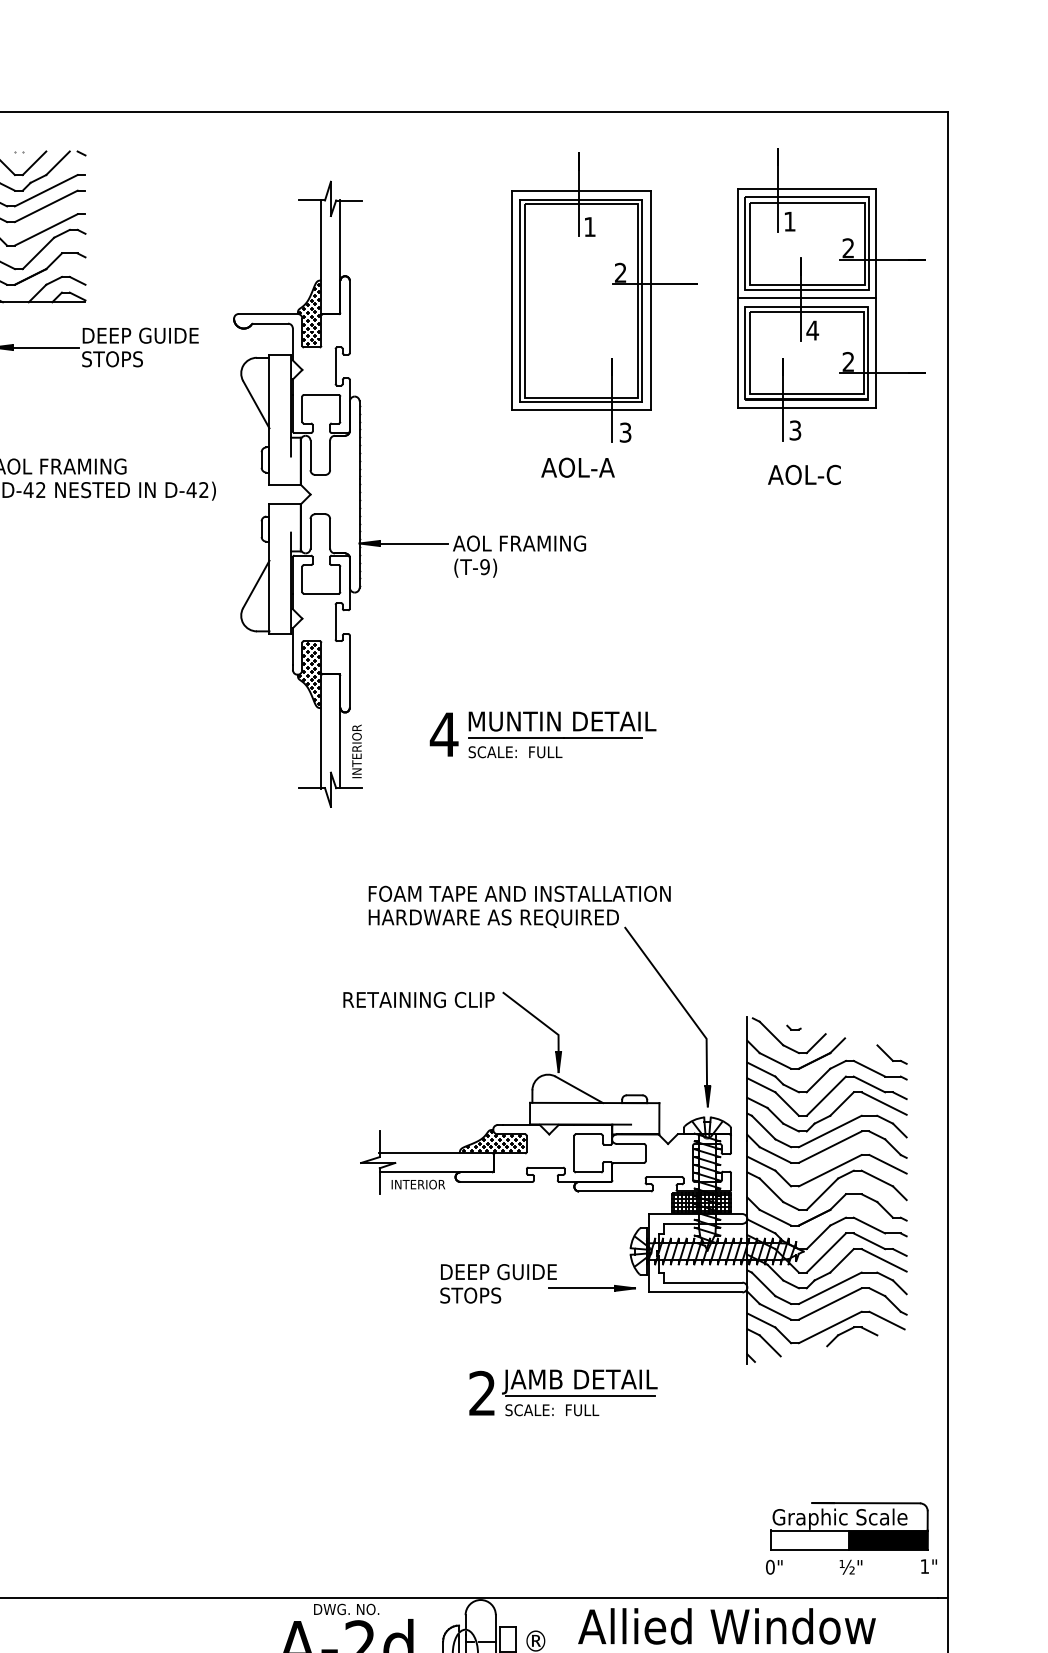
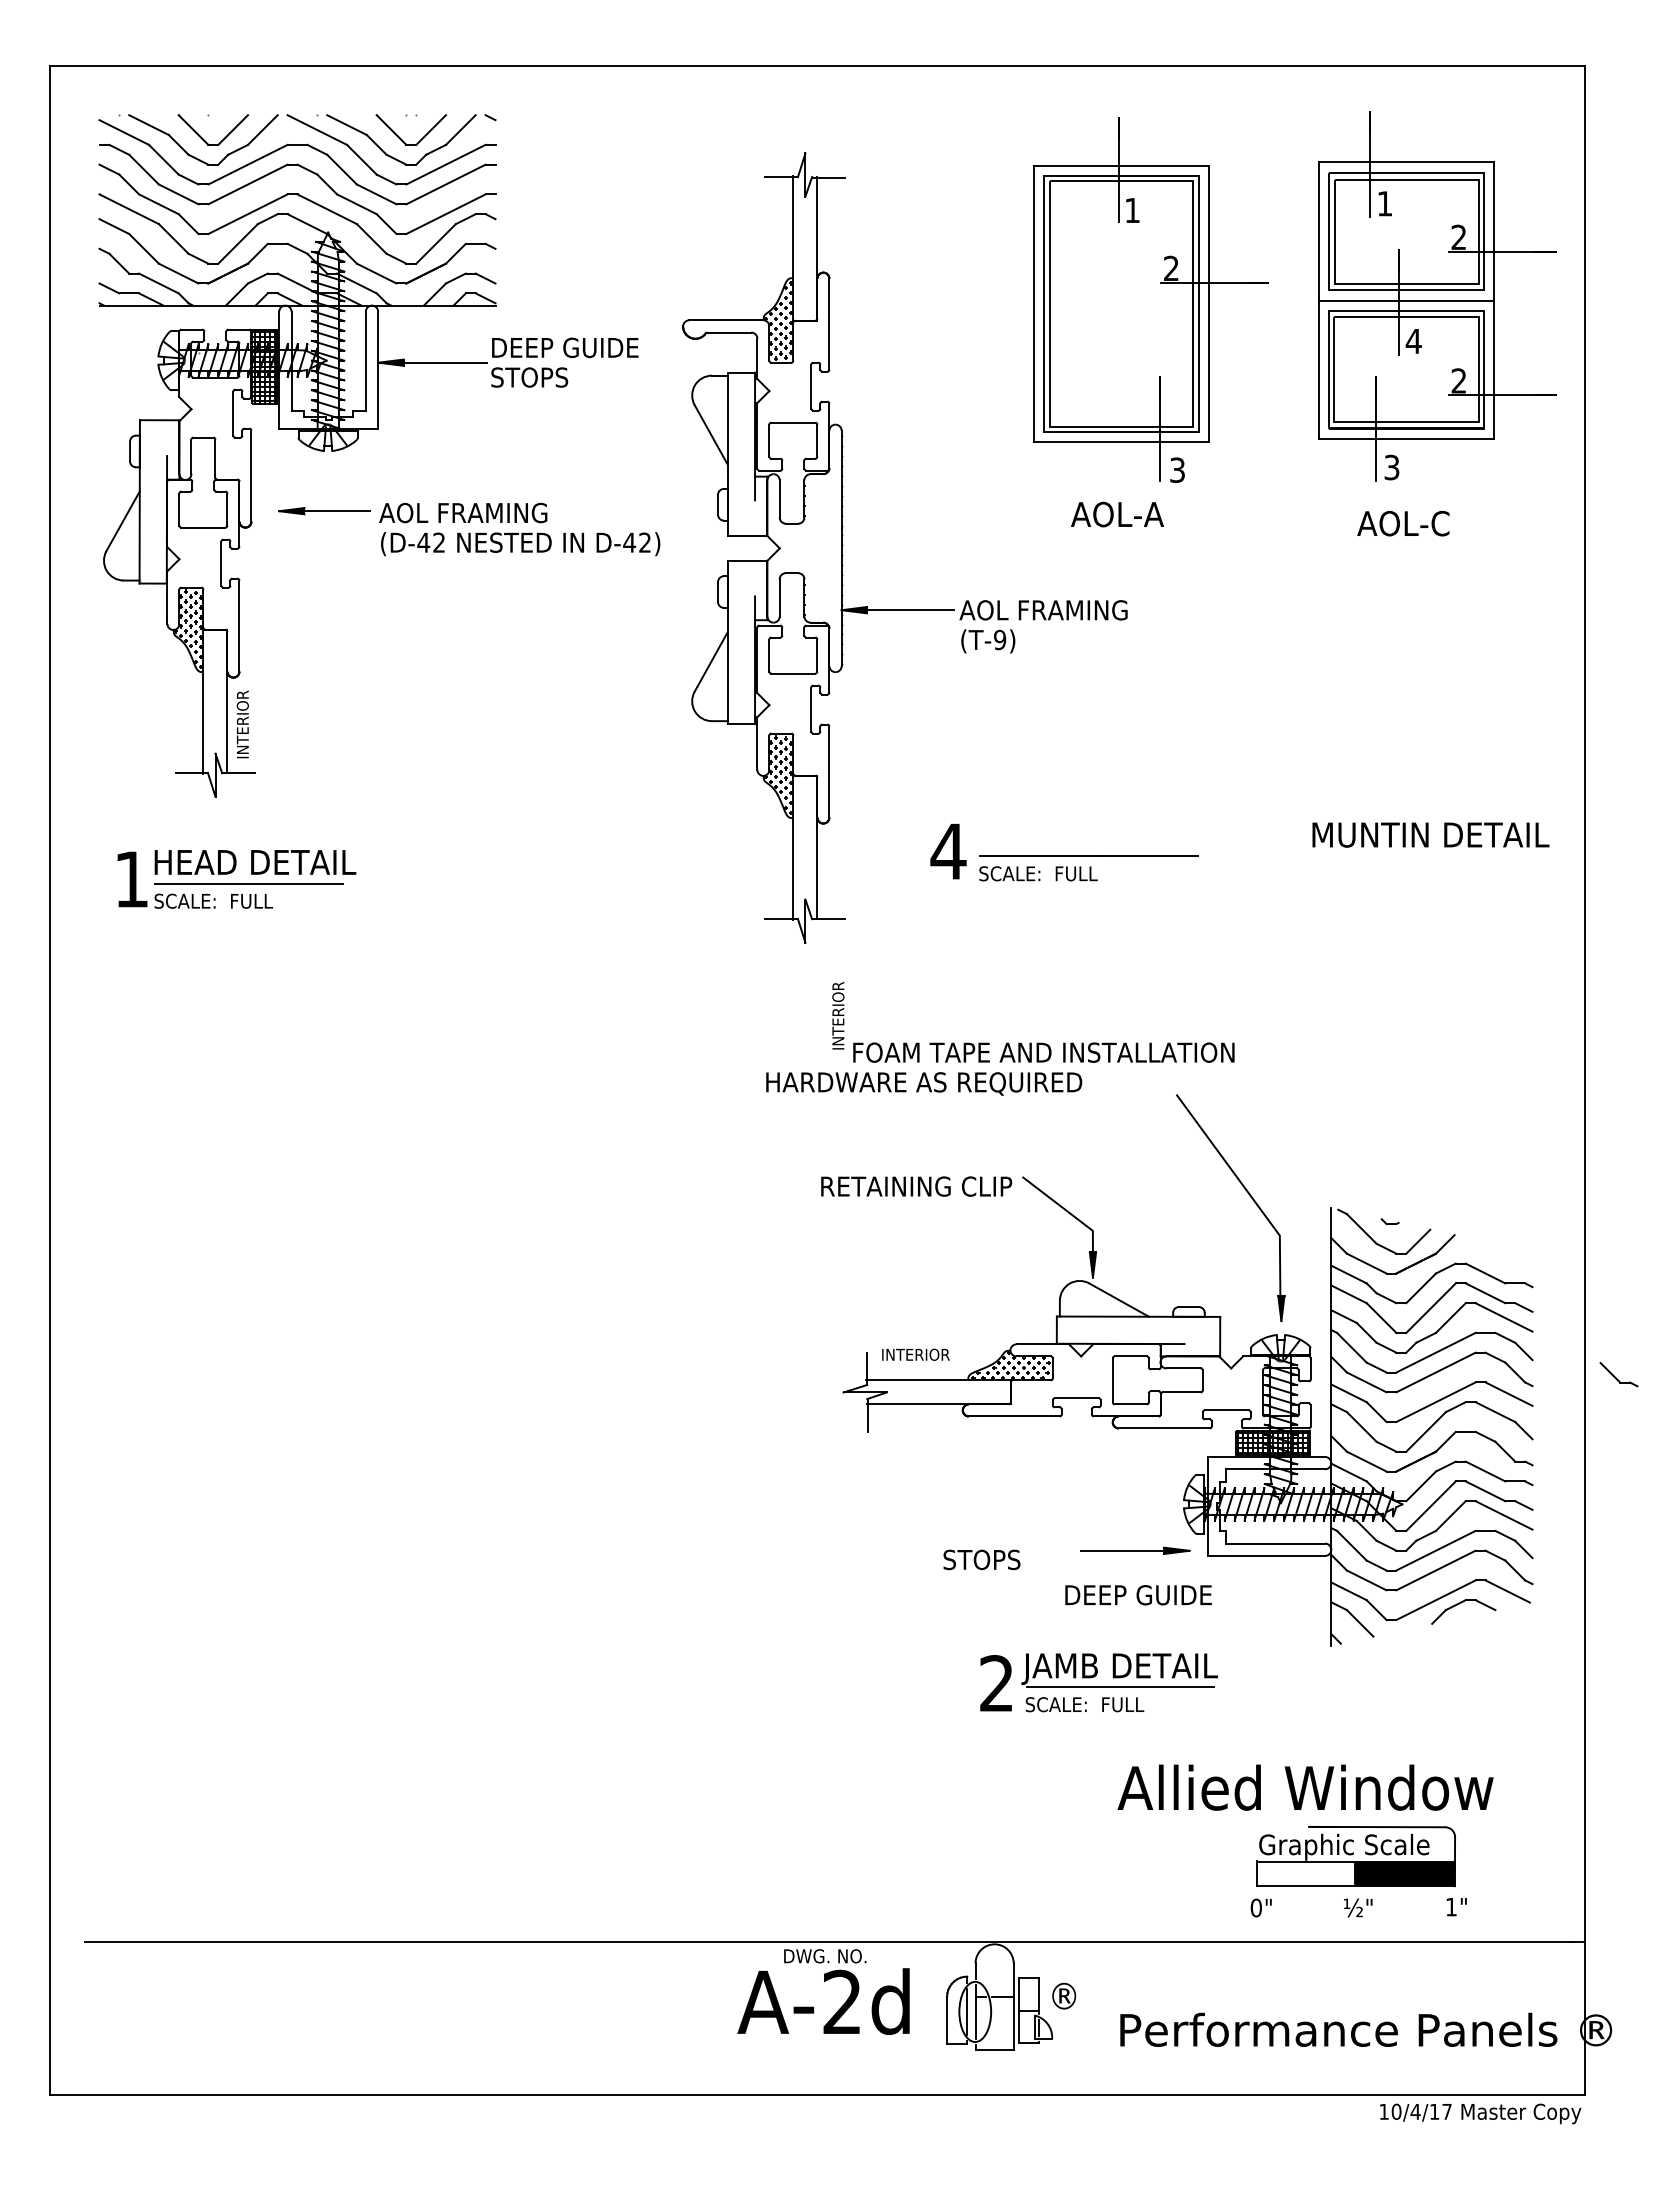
text: (562, 721) -> (1430, 834), moved
text: (357, 751) -> (838, 1015), moved
text: (494, 918) -> (924, 1083), moved
part: (891, 1054) -> (1618, 1374), moved
text: (418, 1184) -> (915, 1354), moved
text: (498, 1272) -> (1138, 1595), moved
part: (851, 1538) -> (1358, 1871), moved
text: (726, 1626) -> (1305, 1787), moved

